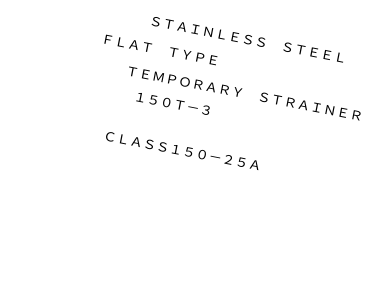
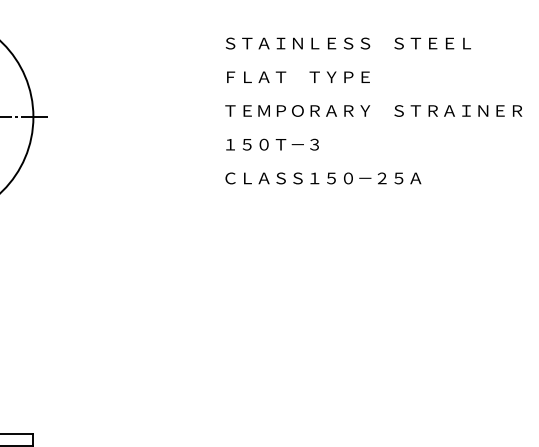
text: (247, 39) -> (347, 43), moved
text: (161, 49) -> (298, 76), moved
text: (173, 103) -> (272, 144), moved
text: (182, 150) -> (323, 178), moved

